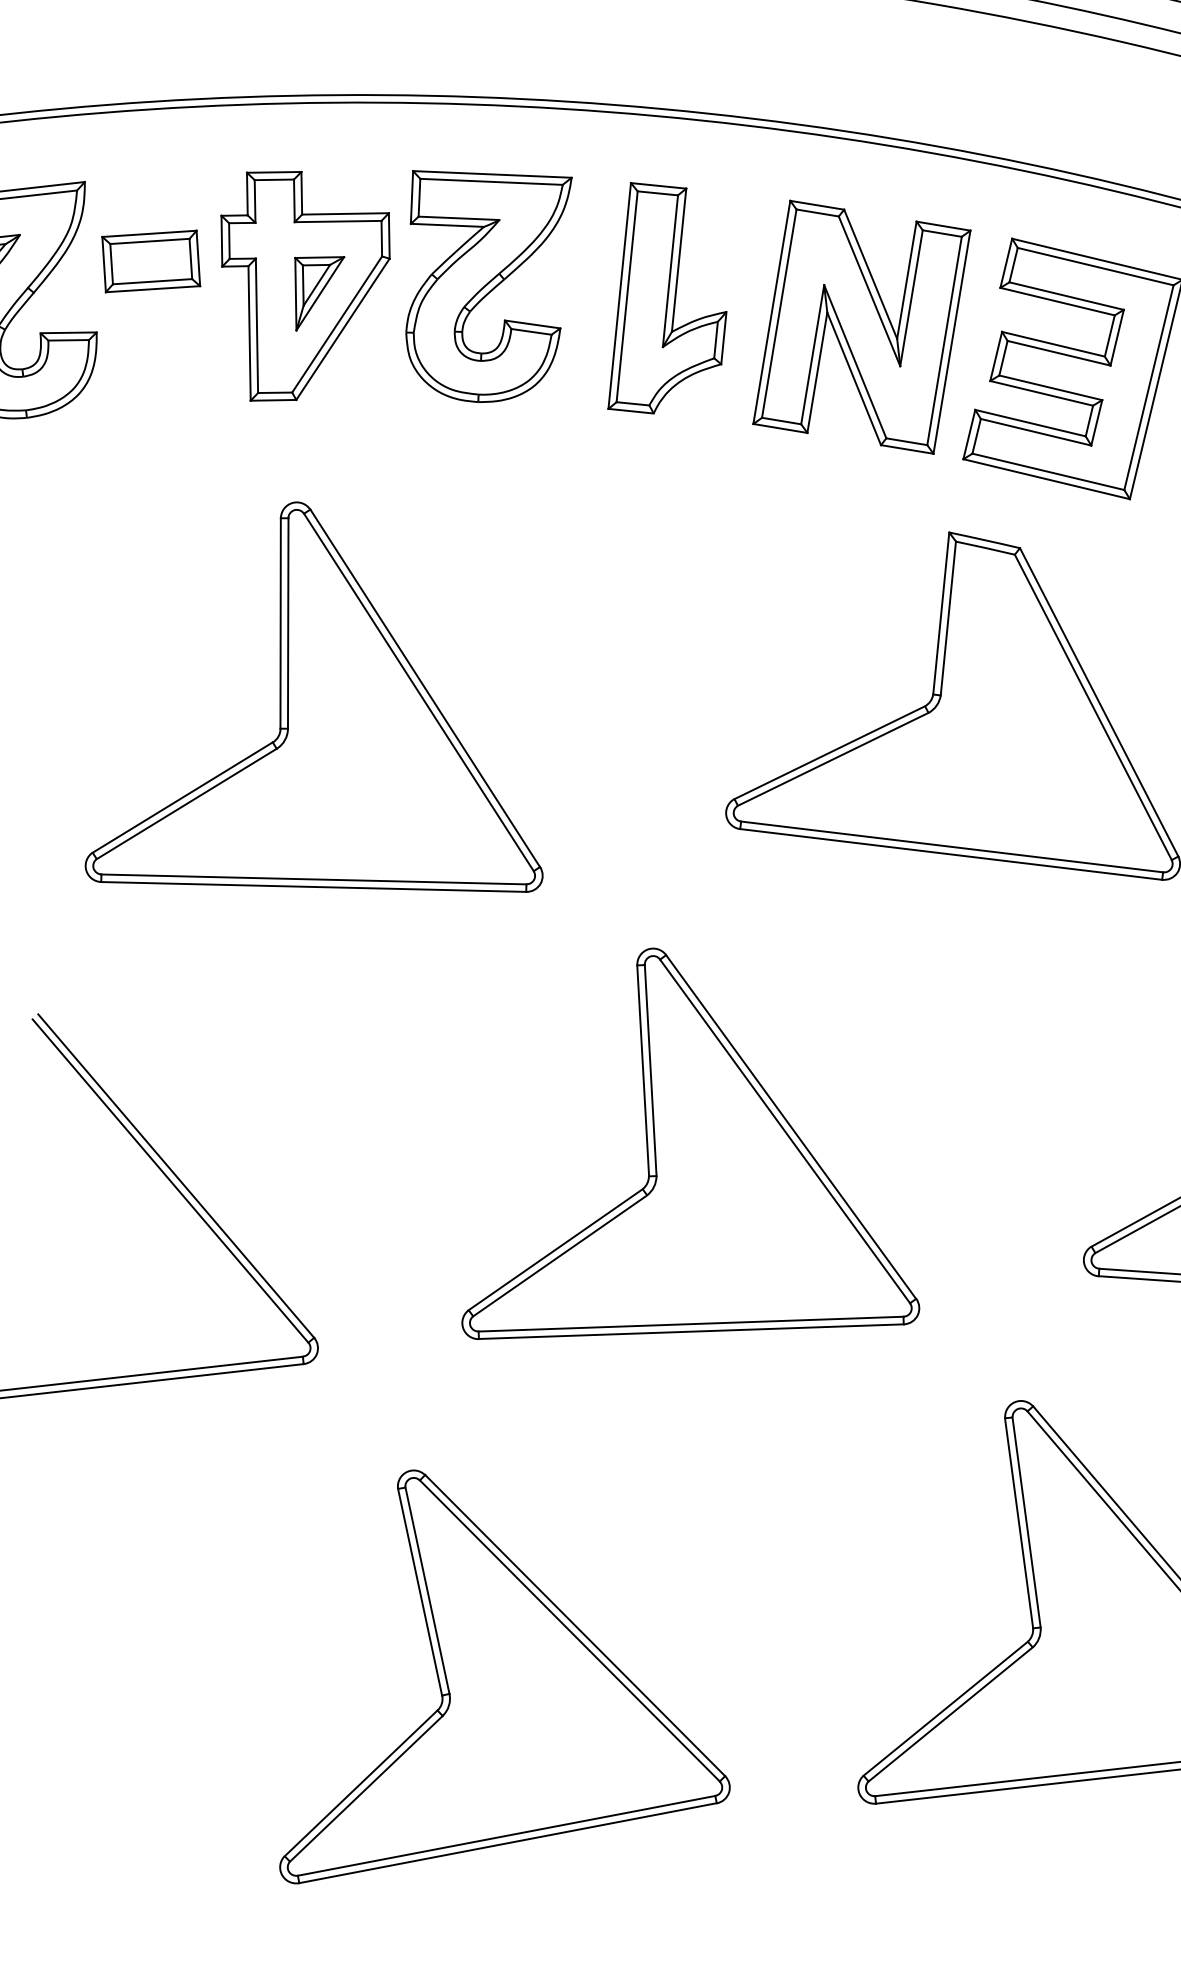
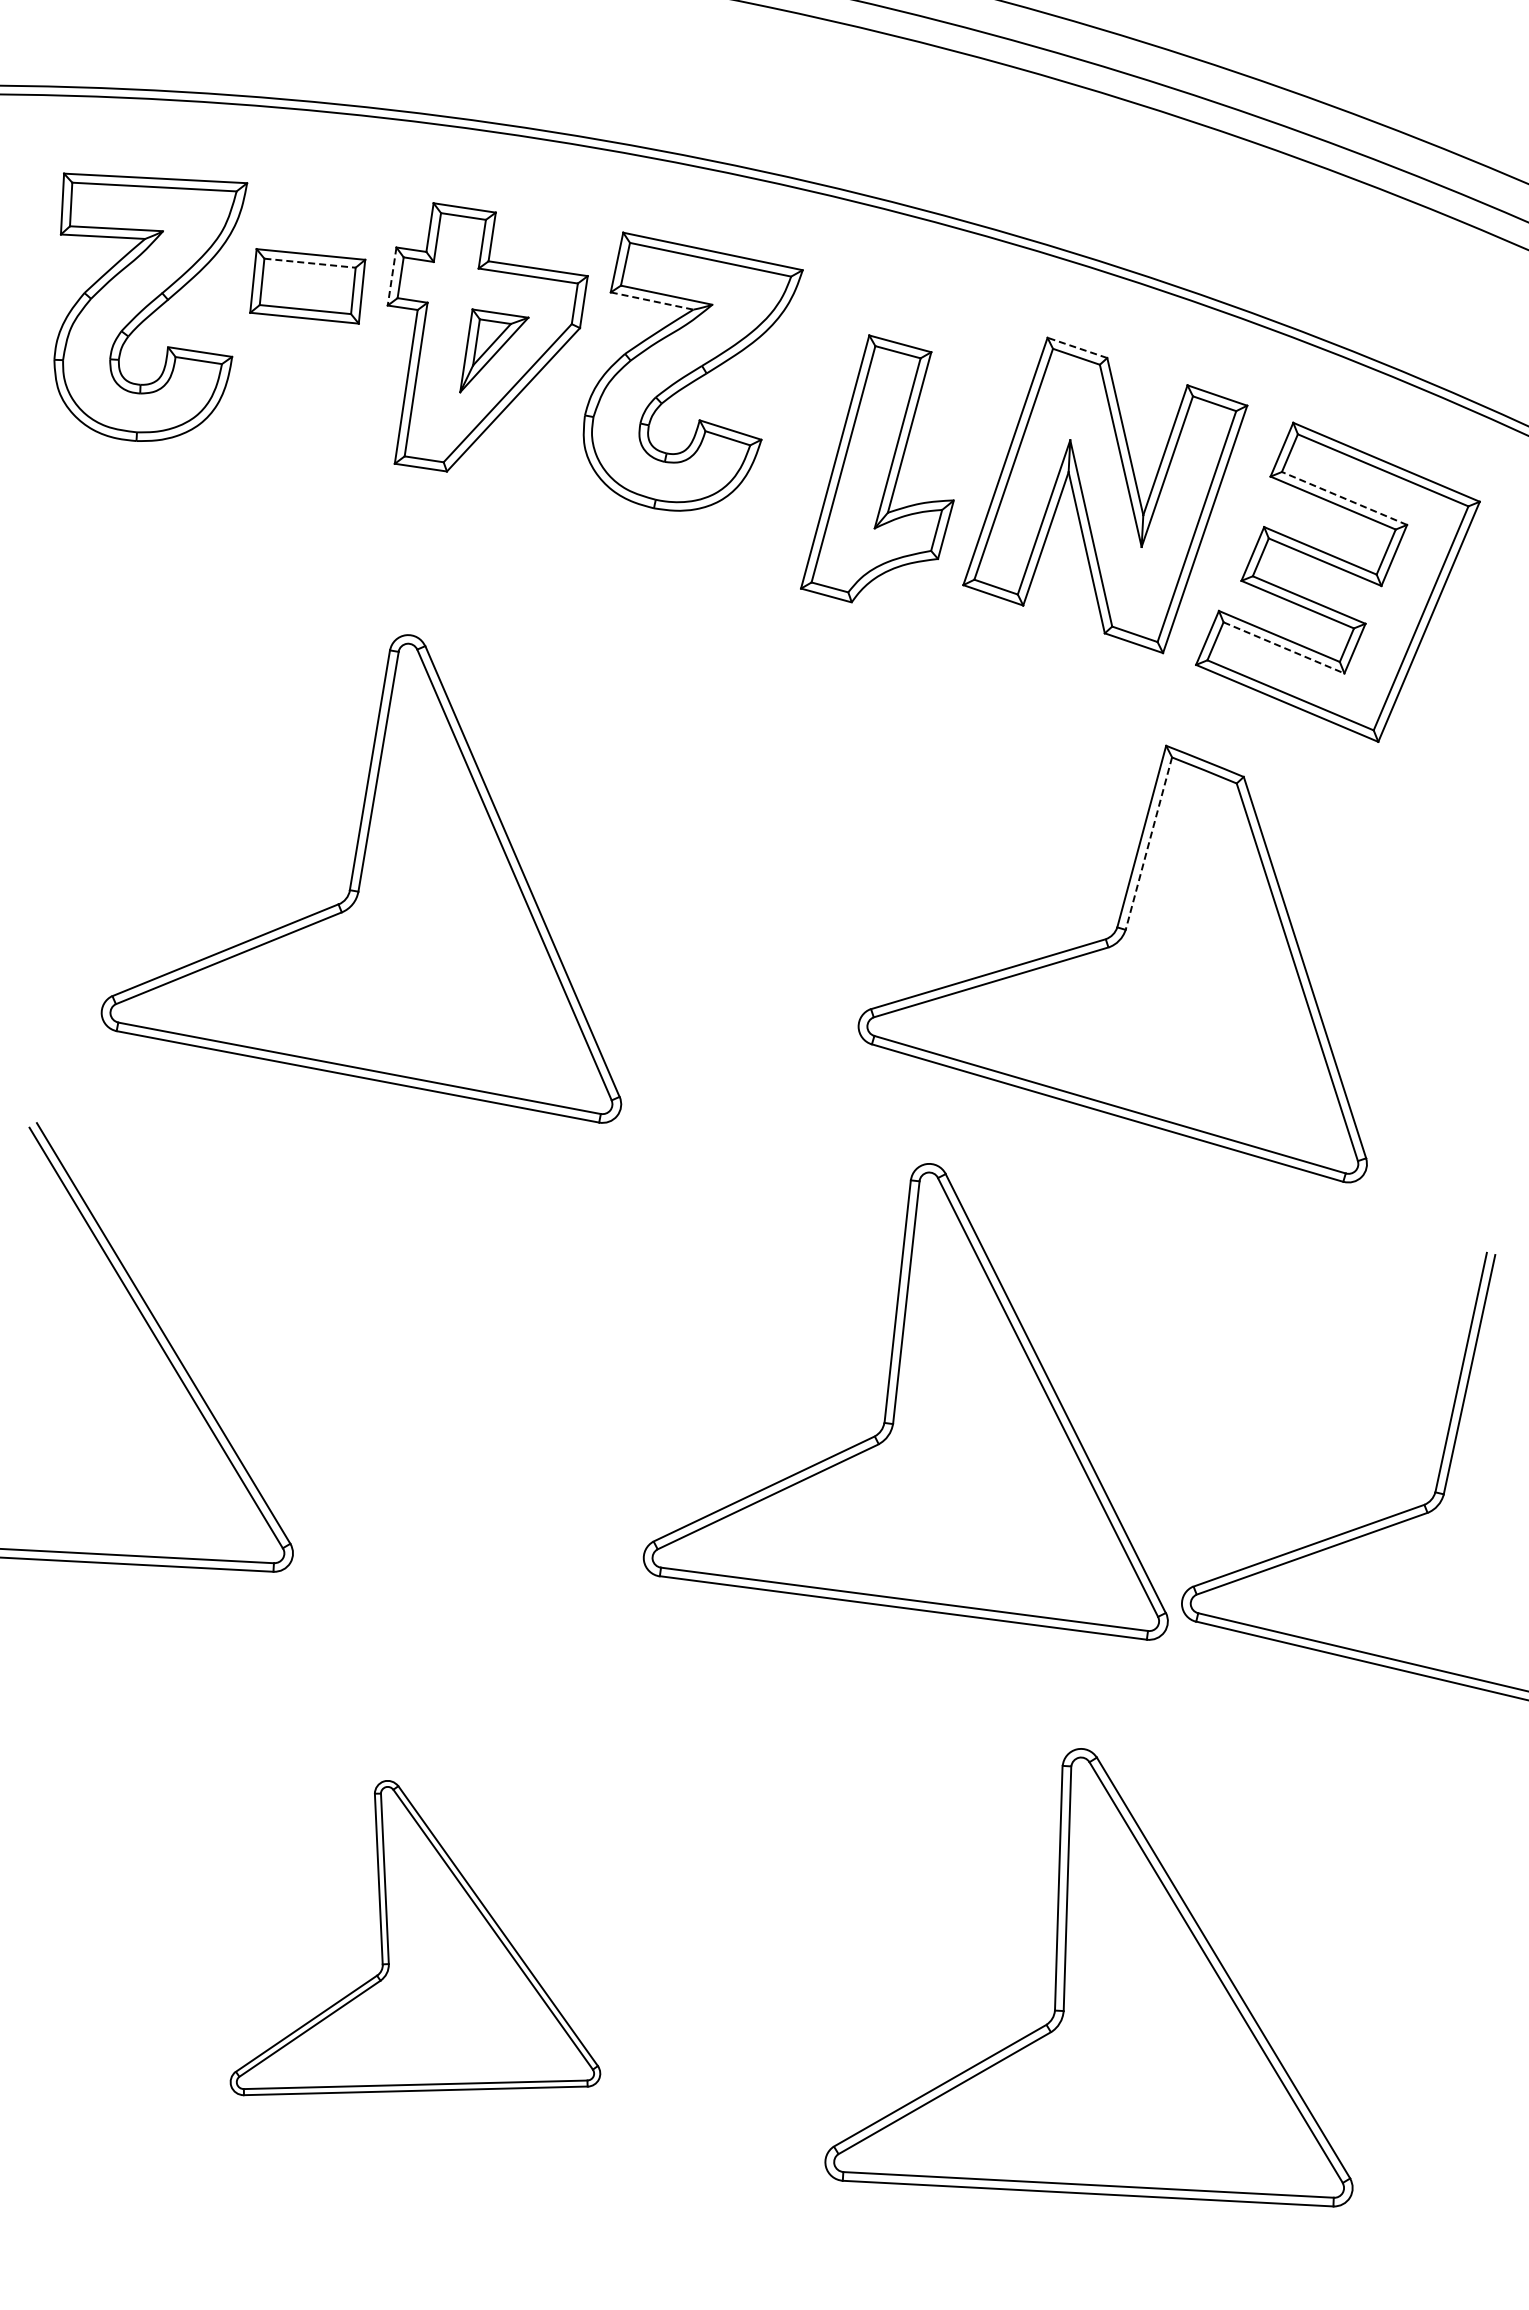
line: (817, 204) -> (1077, 347), solid -> dashed
line: (447, 225) -> (652, 301), solid -> dashed
line: (150, 241) -> (310, 263), solid -> dashed
line: (222, 241) -> (392, 277), solid -> dashed
part: (656, 295) -> (877, 468), moved
line: (1066, 296) -> (1344, 498), solid -> dashed
line: (1036, 431) -> (1284, 647), solid -> dashed
line: (948, 619) -> (1148, 844), solid -> dashed
part: (288, 717) -> (361, 878), moved
part: (663, 1155) -> (905, 1401), moved
part: (476, 1656) -> (415, 1937), size x0.7

